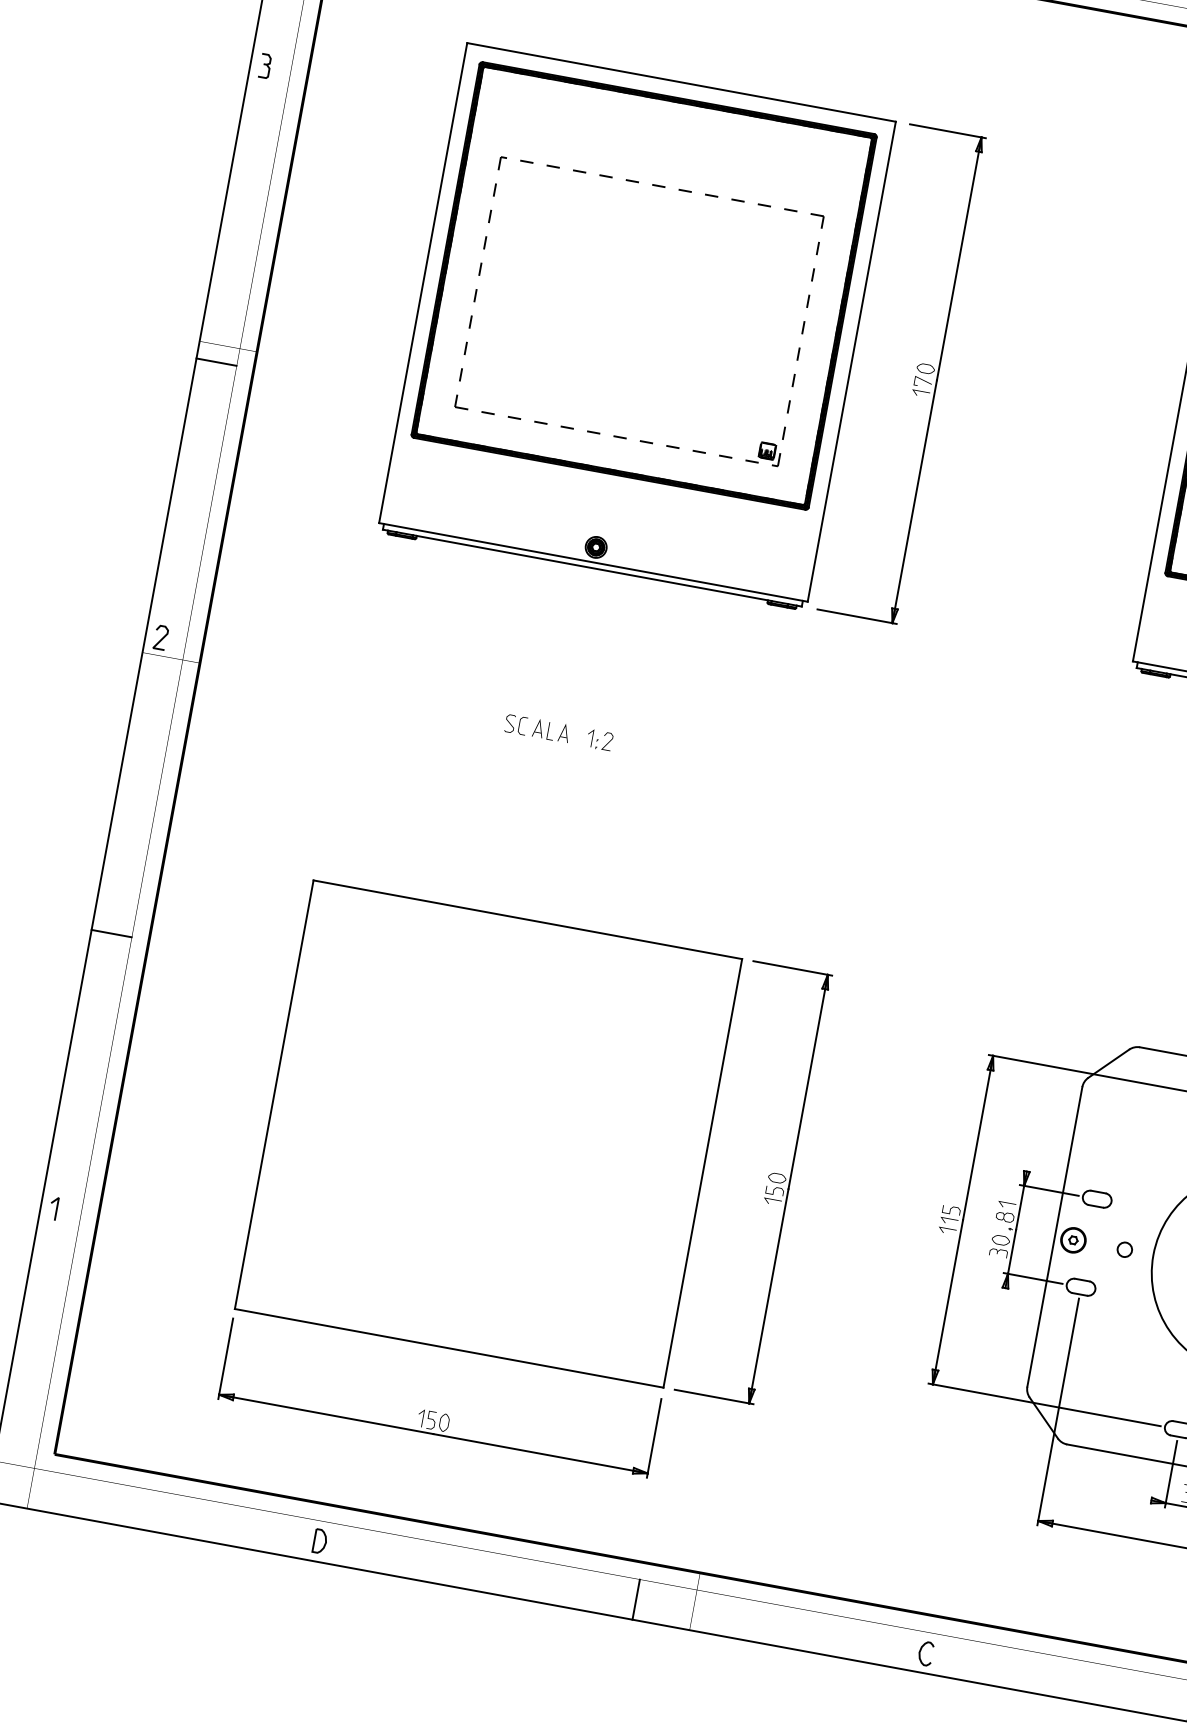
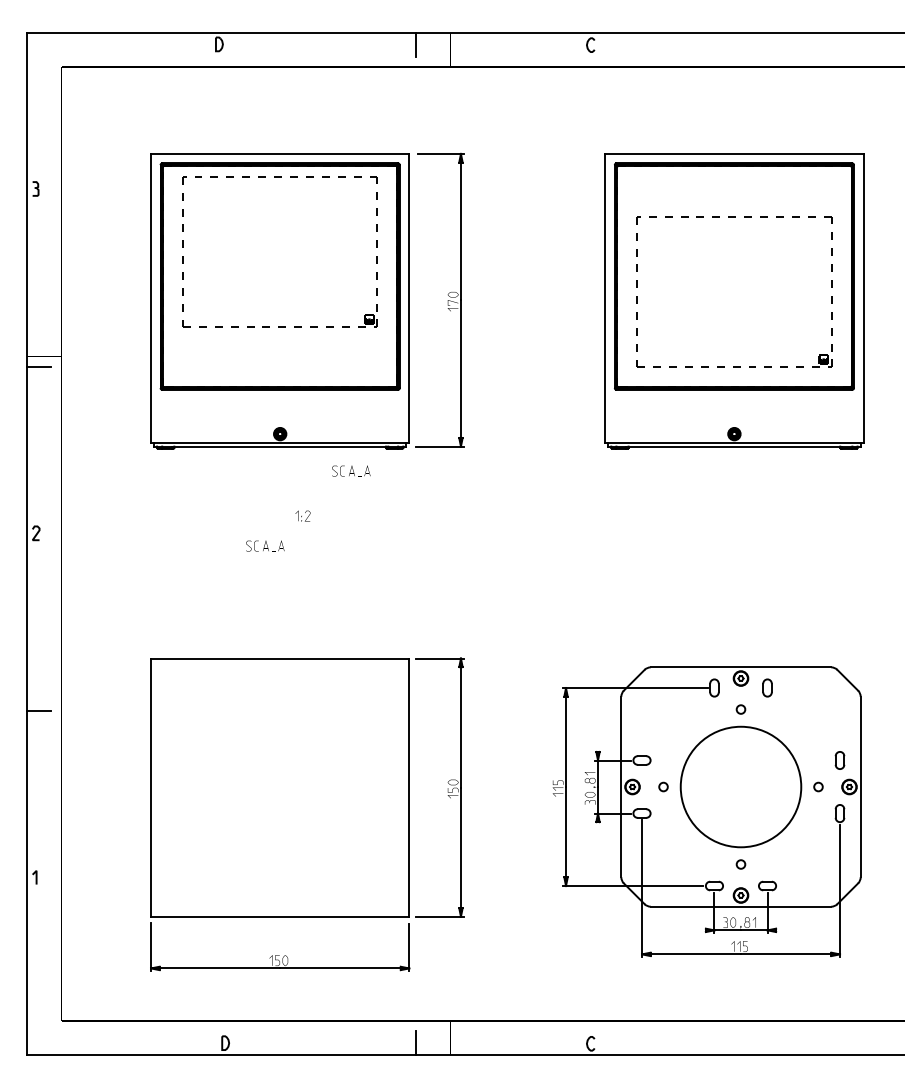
part: (661, 187) -> (279, 177), moved
part: (703, 629) -> (351, 470), added
part: (599, 739) -> (302, 515), moved

